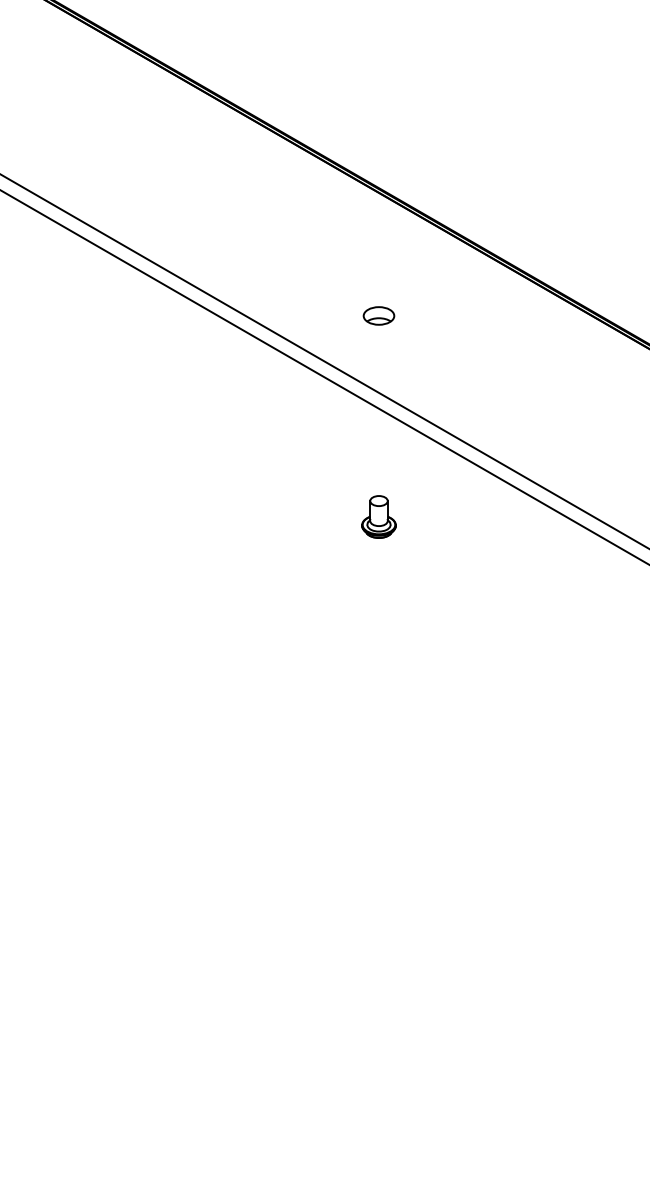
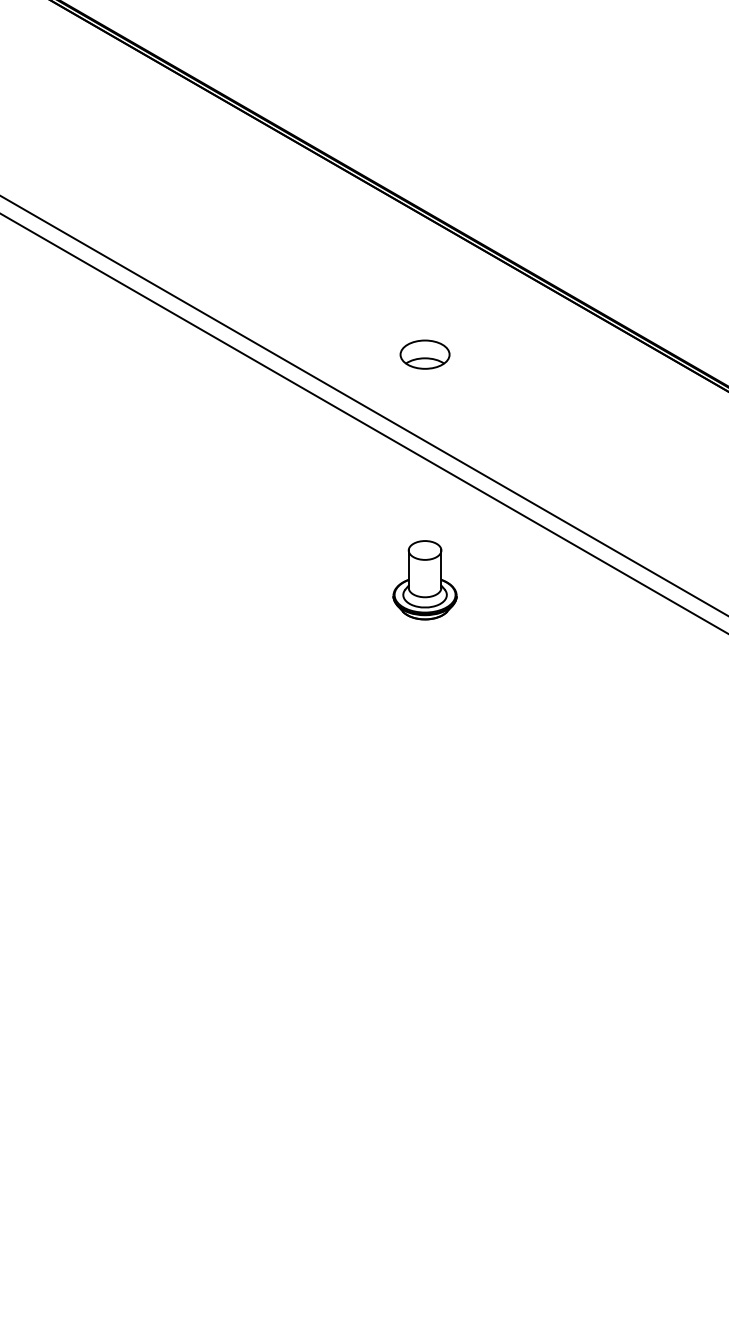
part: (378, 315) -> (424, 354), size x1.43
part: (378, 516) -> (424, 579), size x1.67

